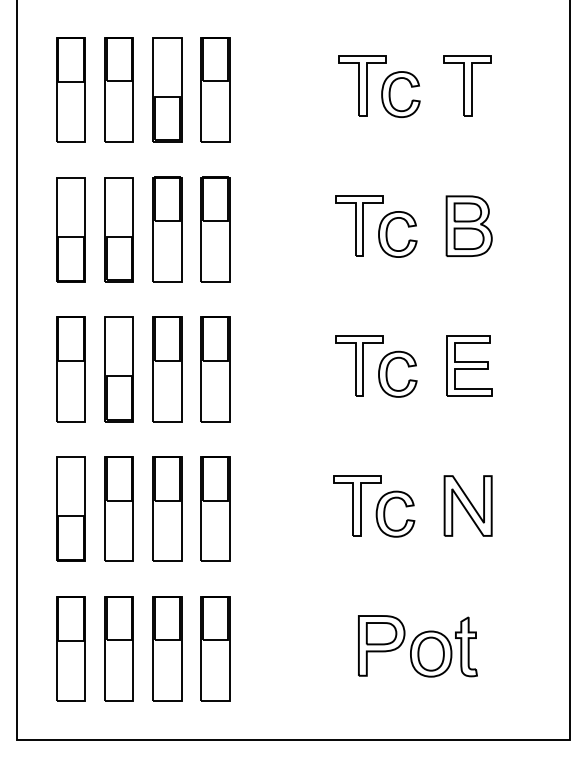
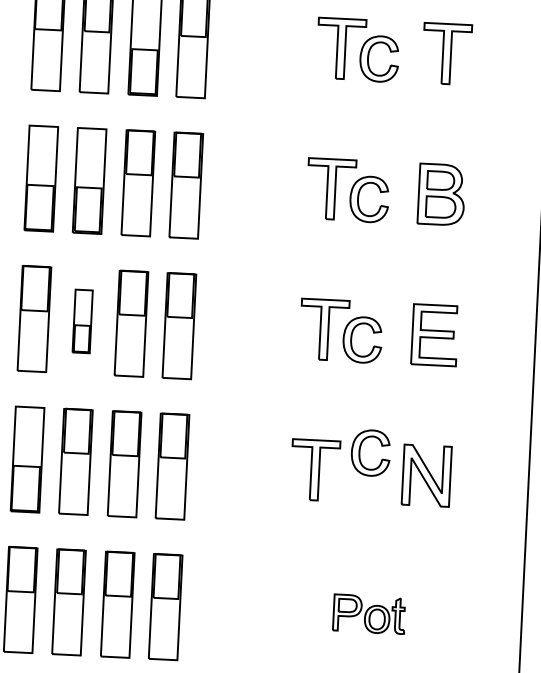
part: (118, 369) -> (82, 321), size x0.6
part: (385, 513) -> (360, 451), moved
part: (417, 646) -> (368, 614), size x0.6

